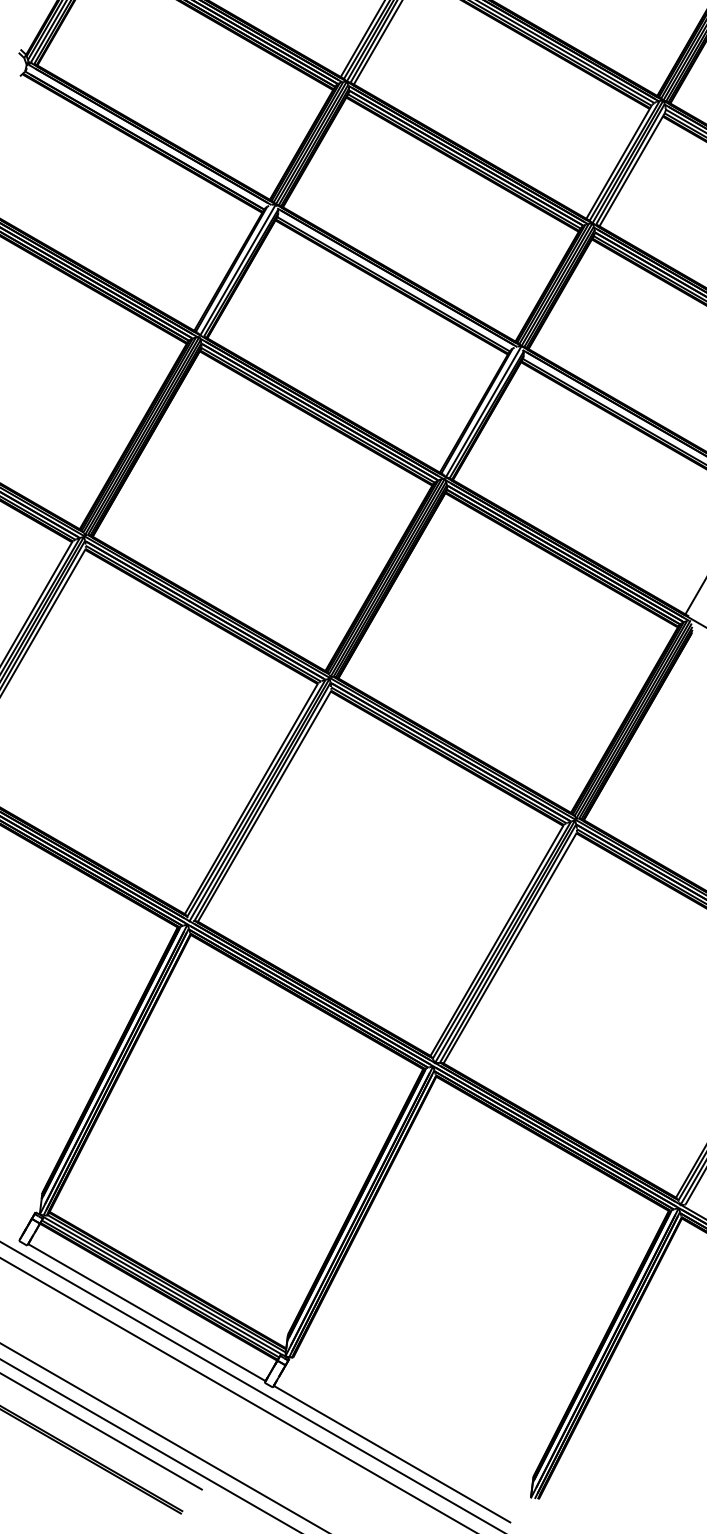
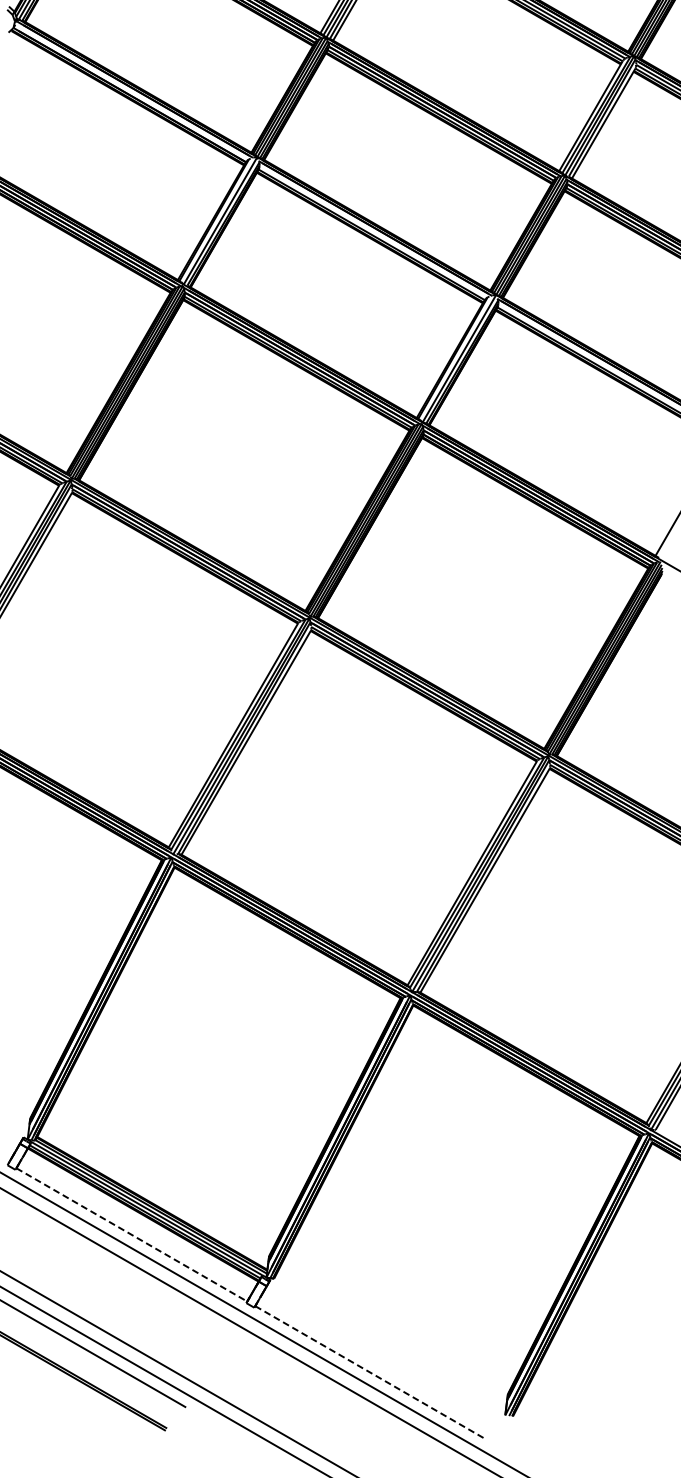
line: (147, 1312) -> (132, 1234), solid -> dashed
line: (392, 1454) -> (370, 1372), solid -> dashed

